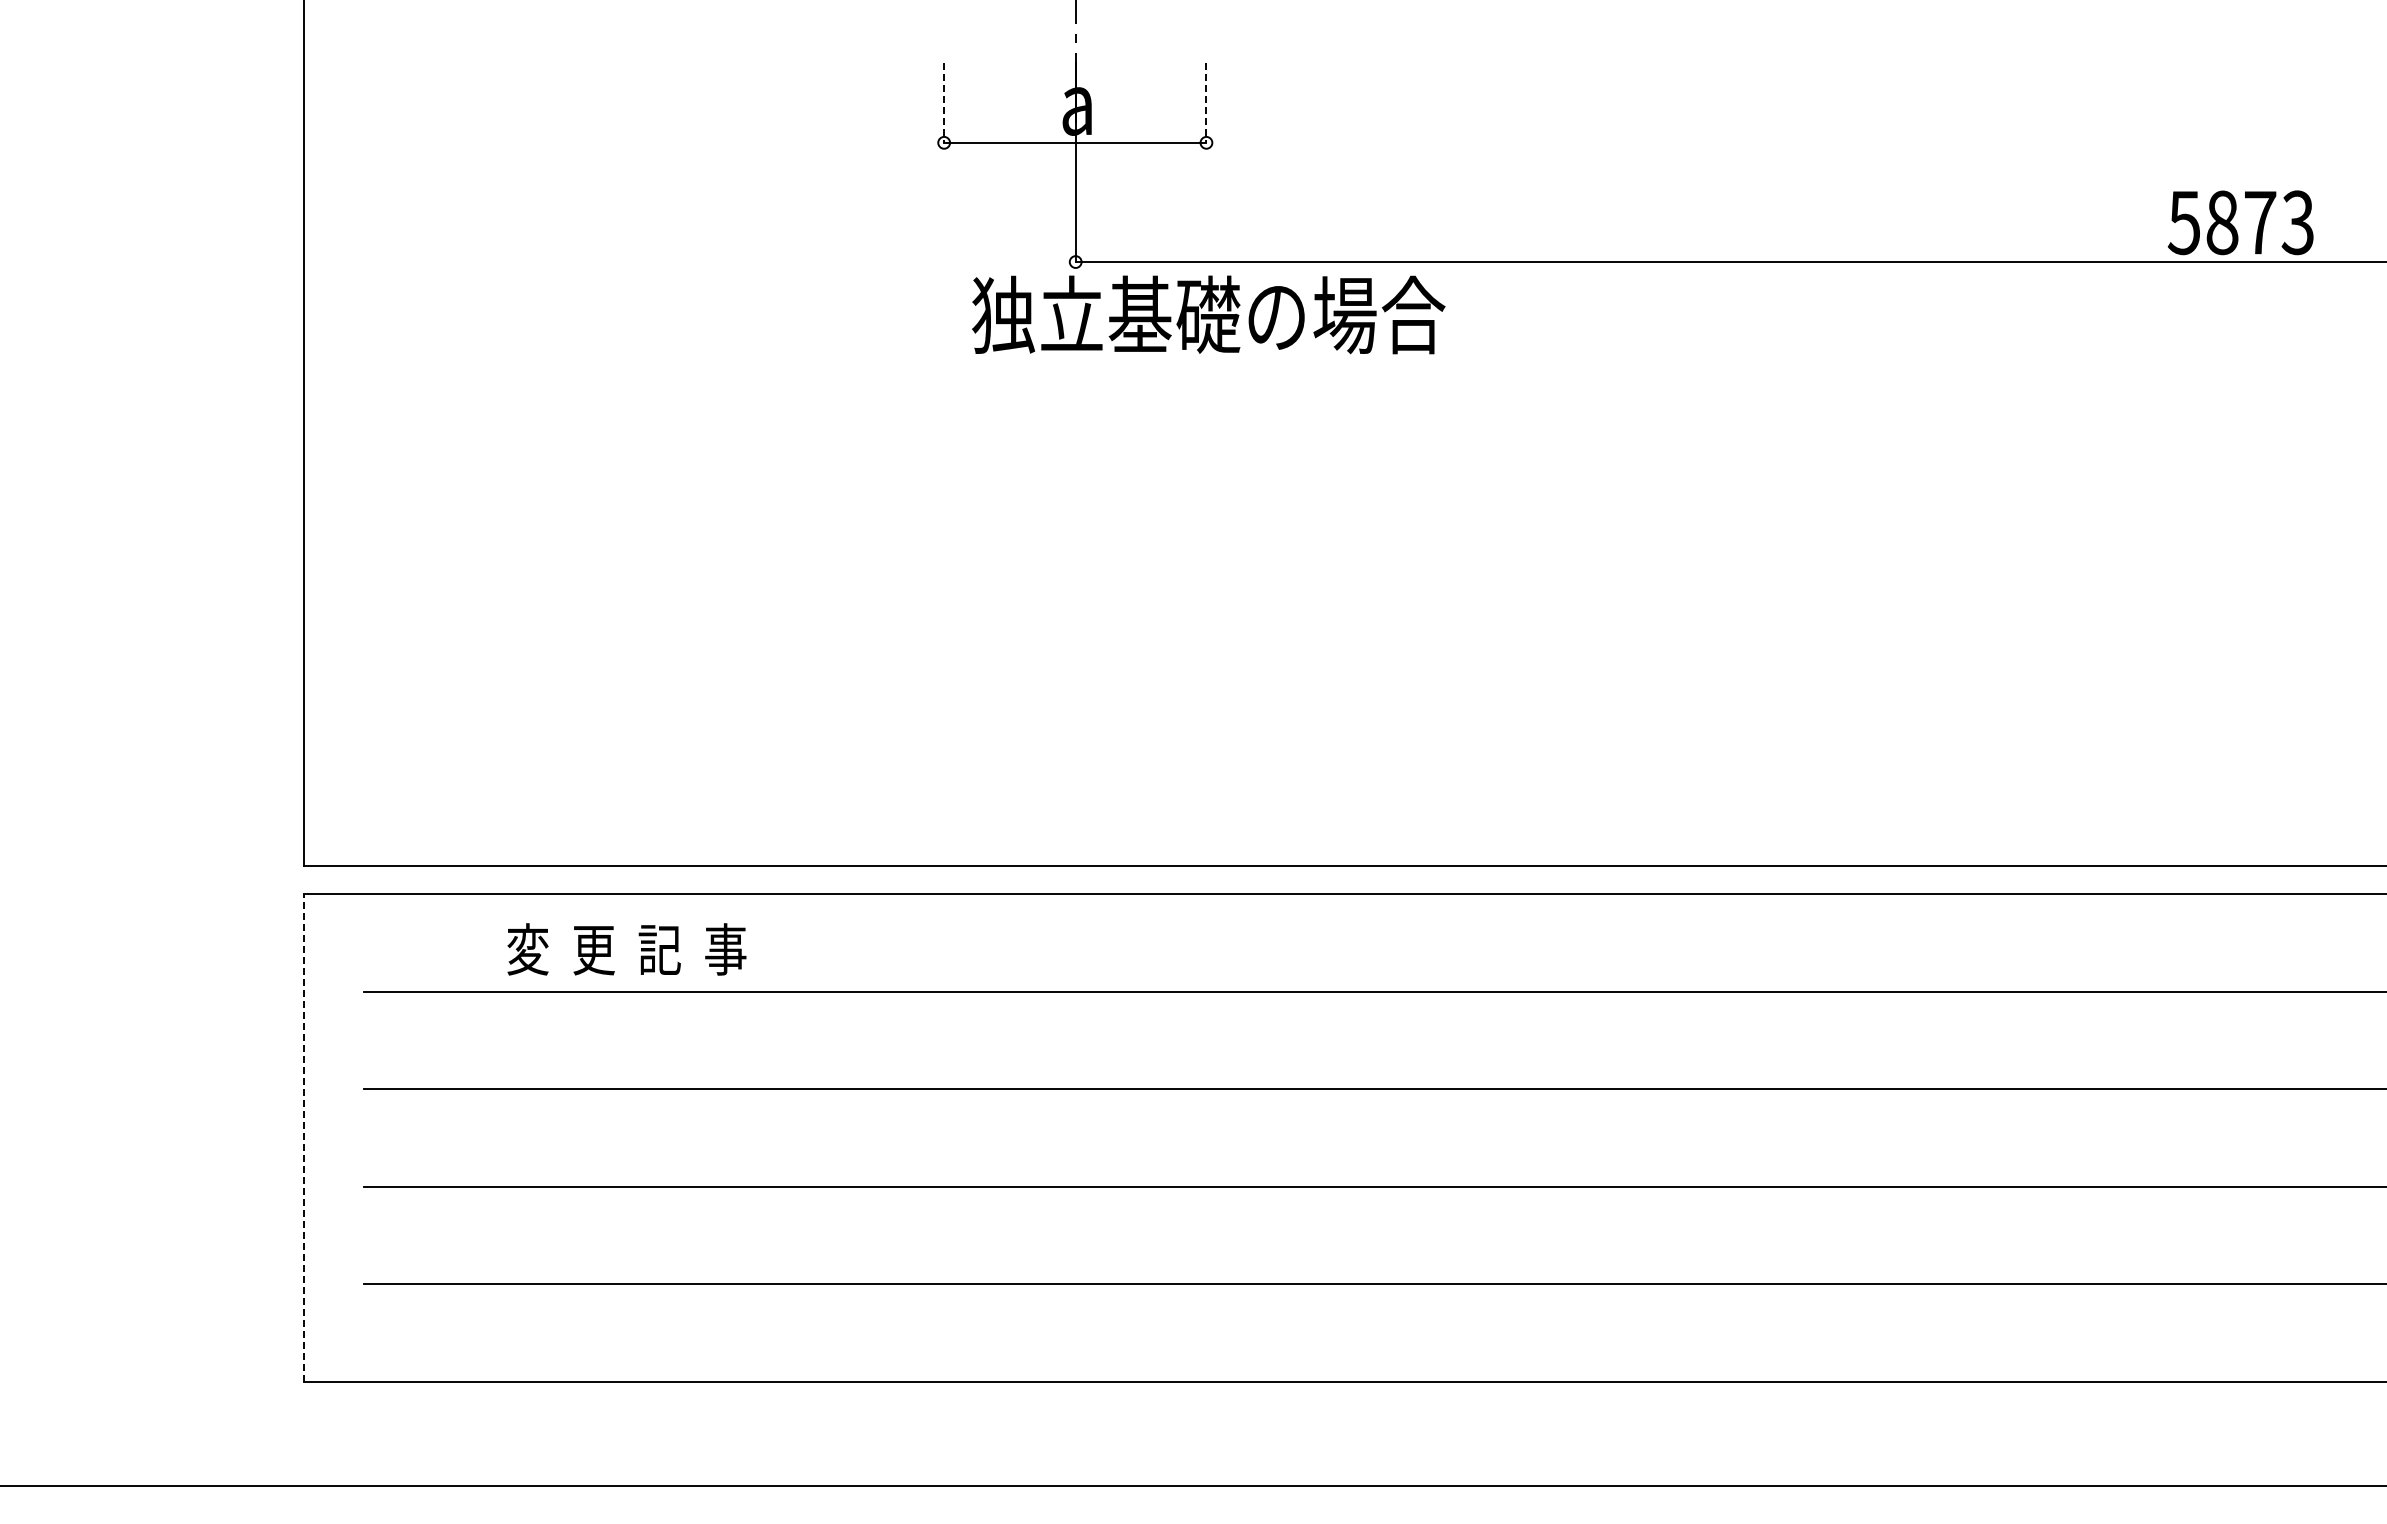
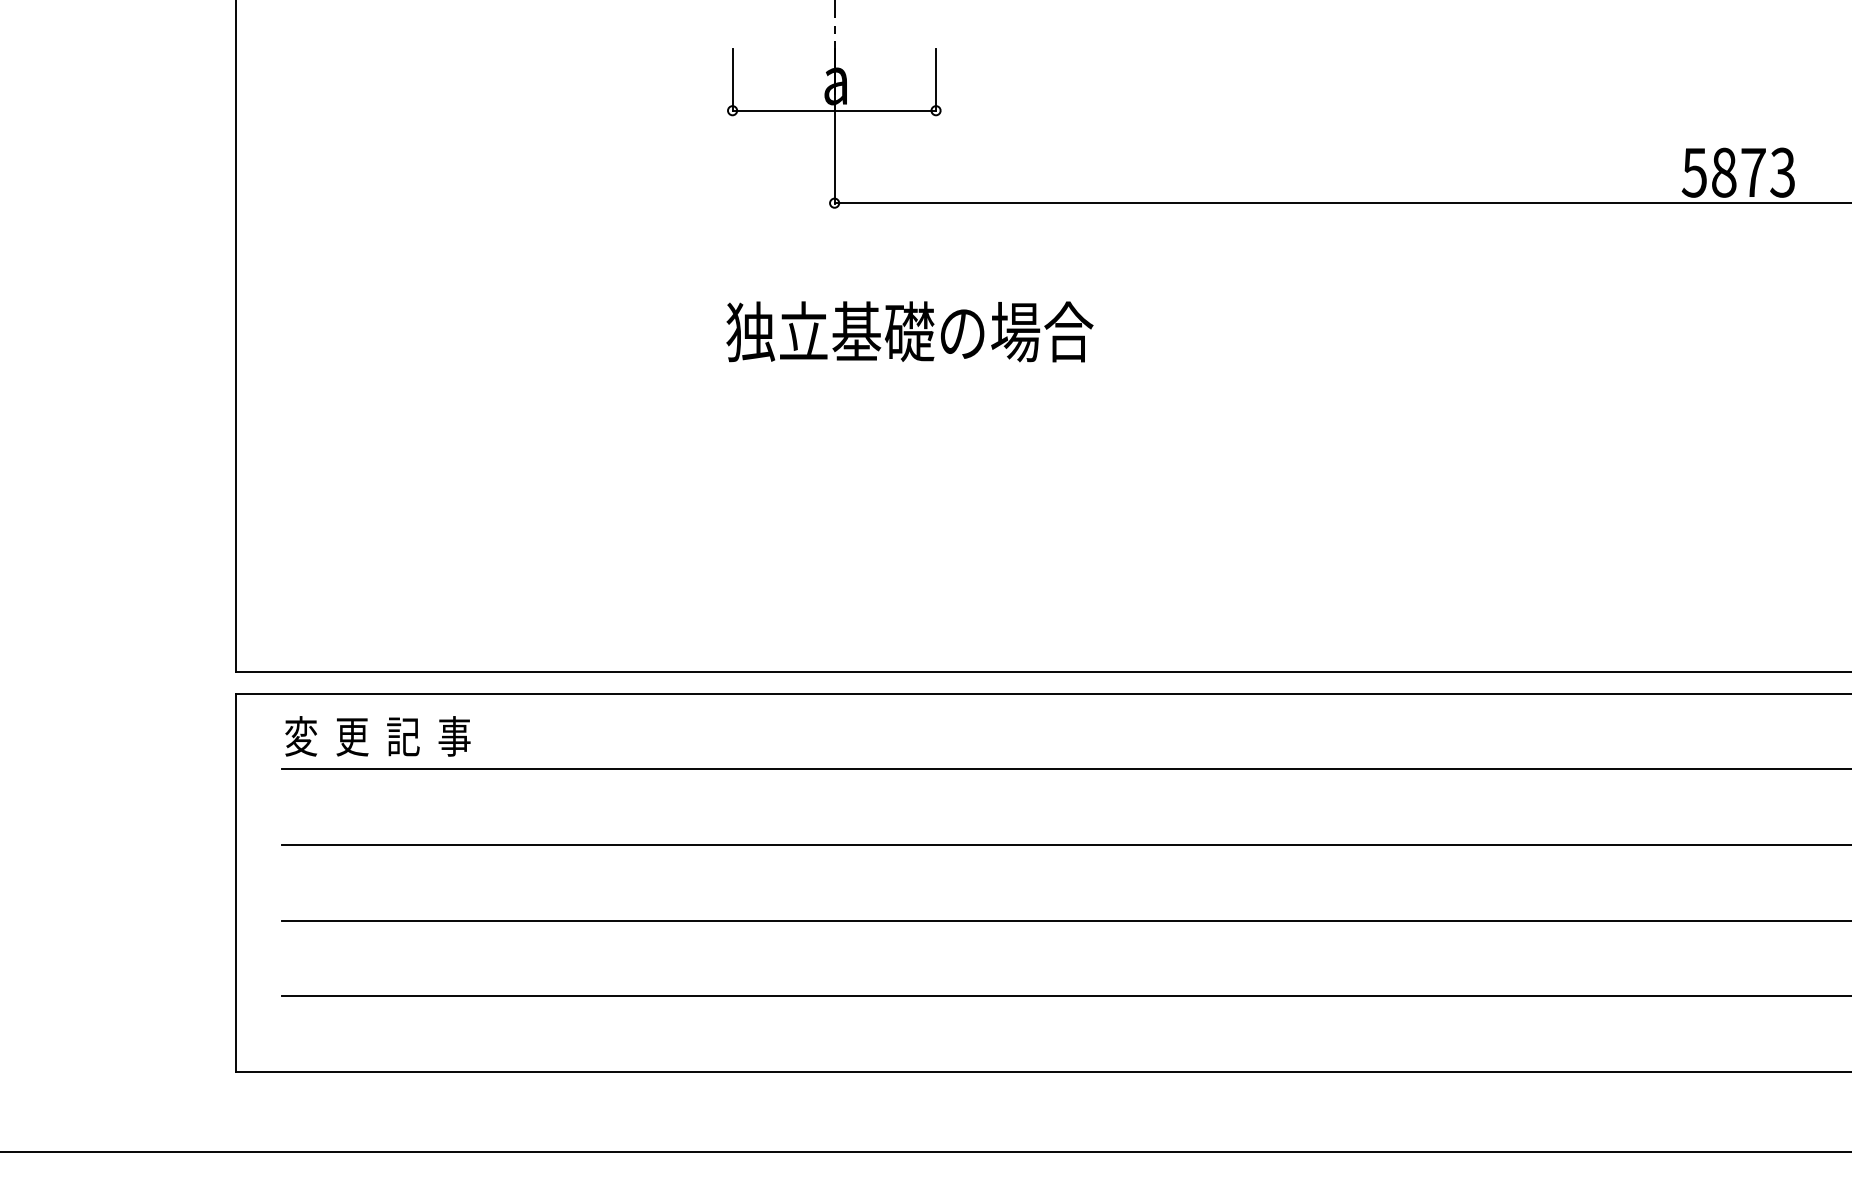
line: (944, 103) -> (732, 80), dashed -> solid
line: (1206, 103) -> (936, 80), dashed -> solid
text: (1208, 314) -> (909, 331), moved
text: (626, 949) -> (377, 736), moved
line: (304, 1137) -> (236, 882), dashed -> solid

